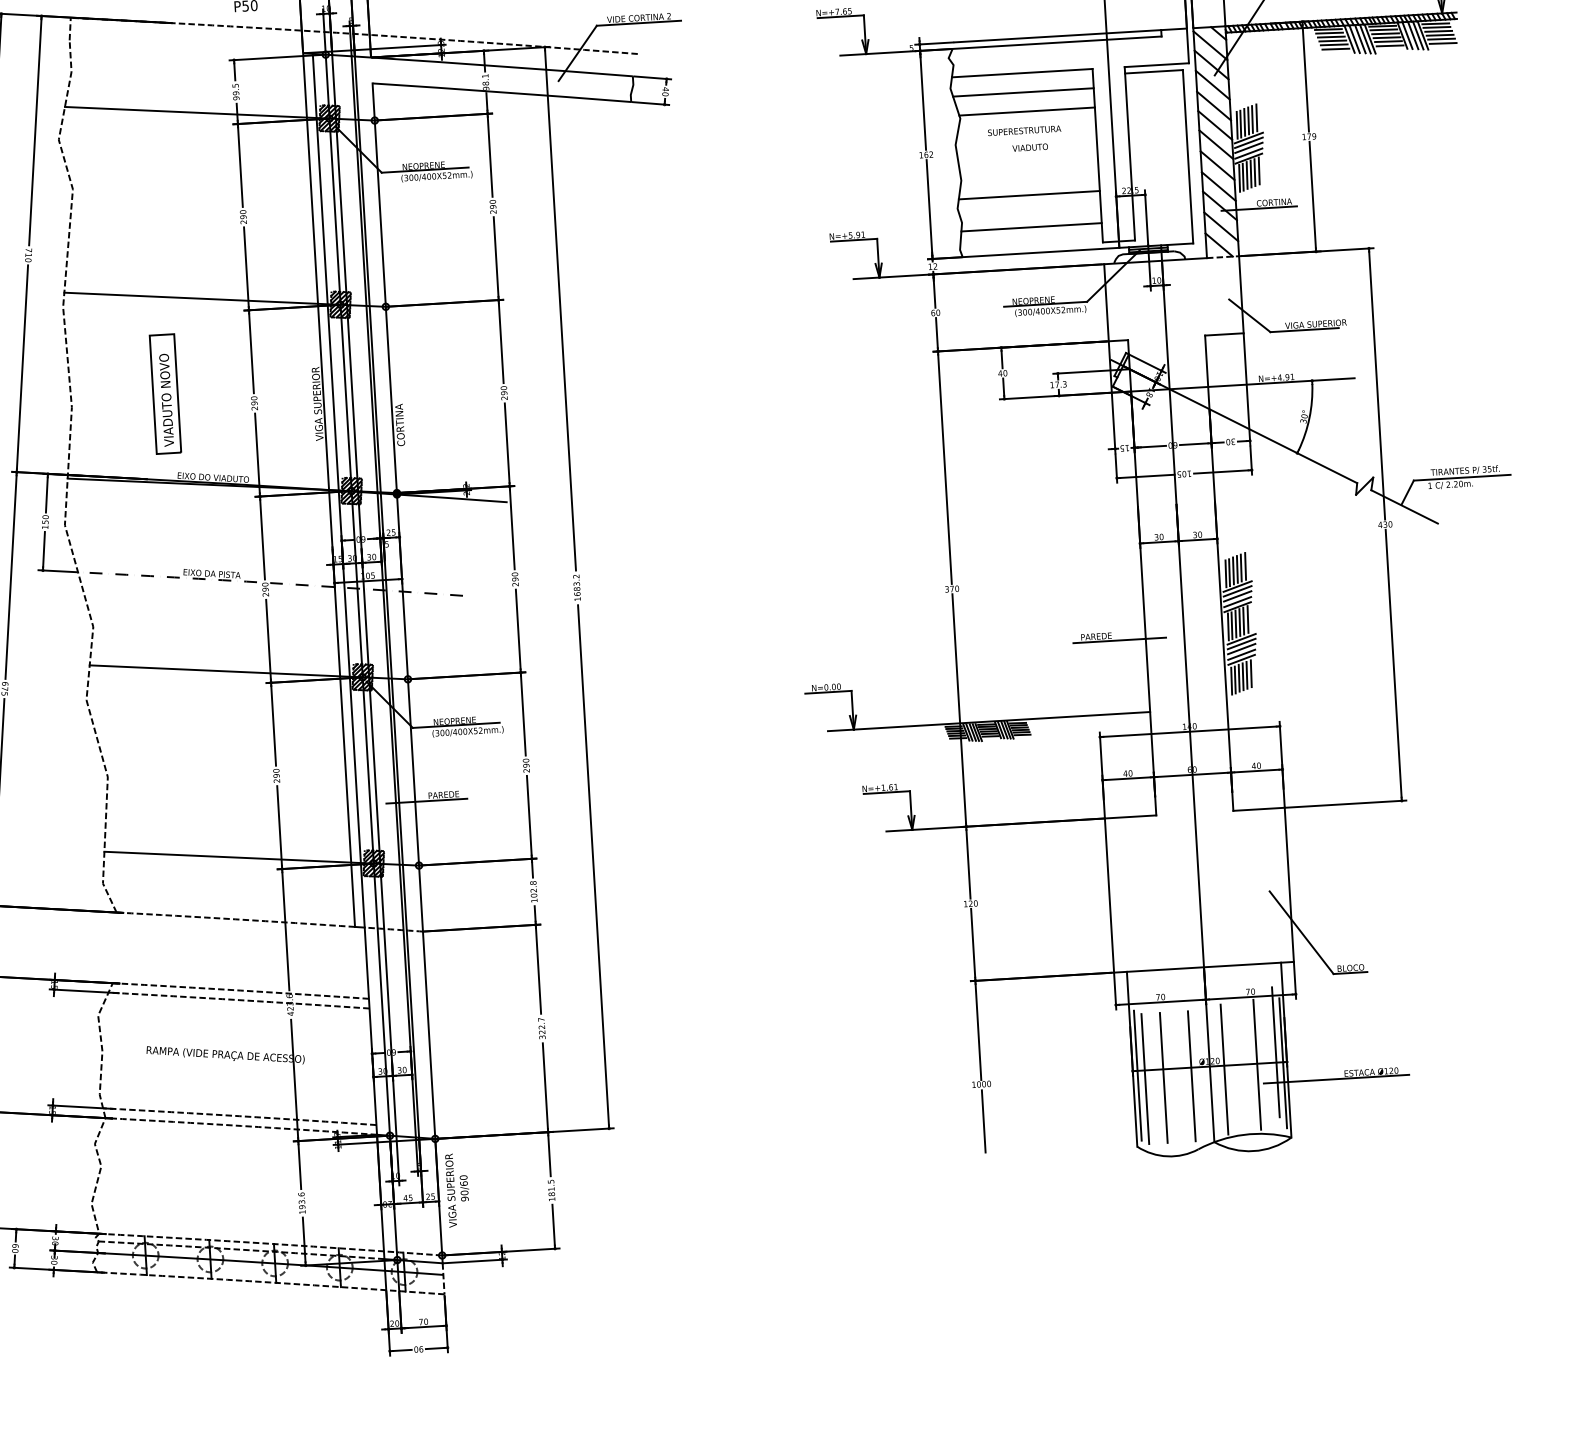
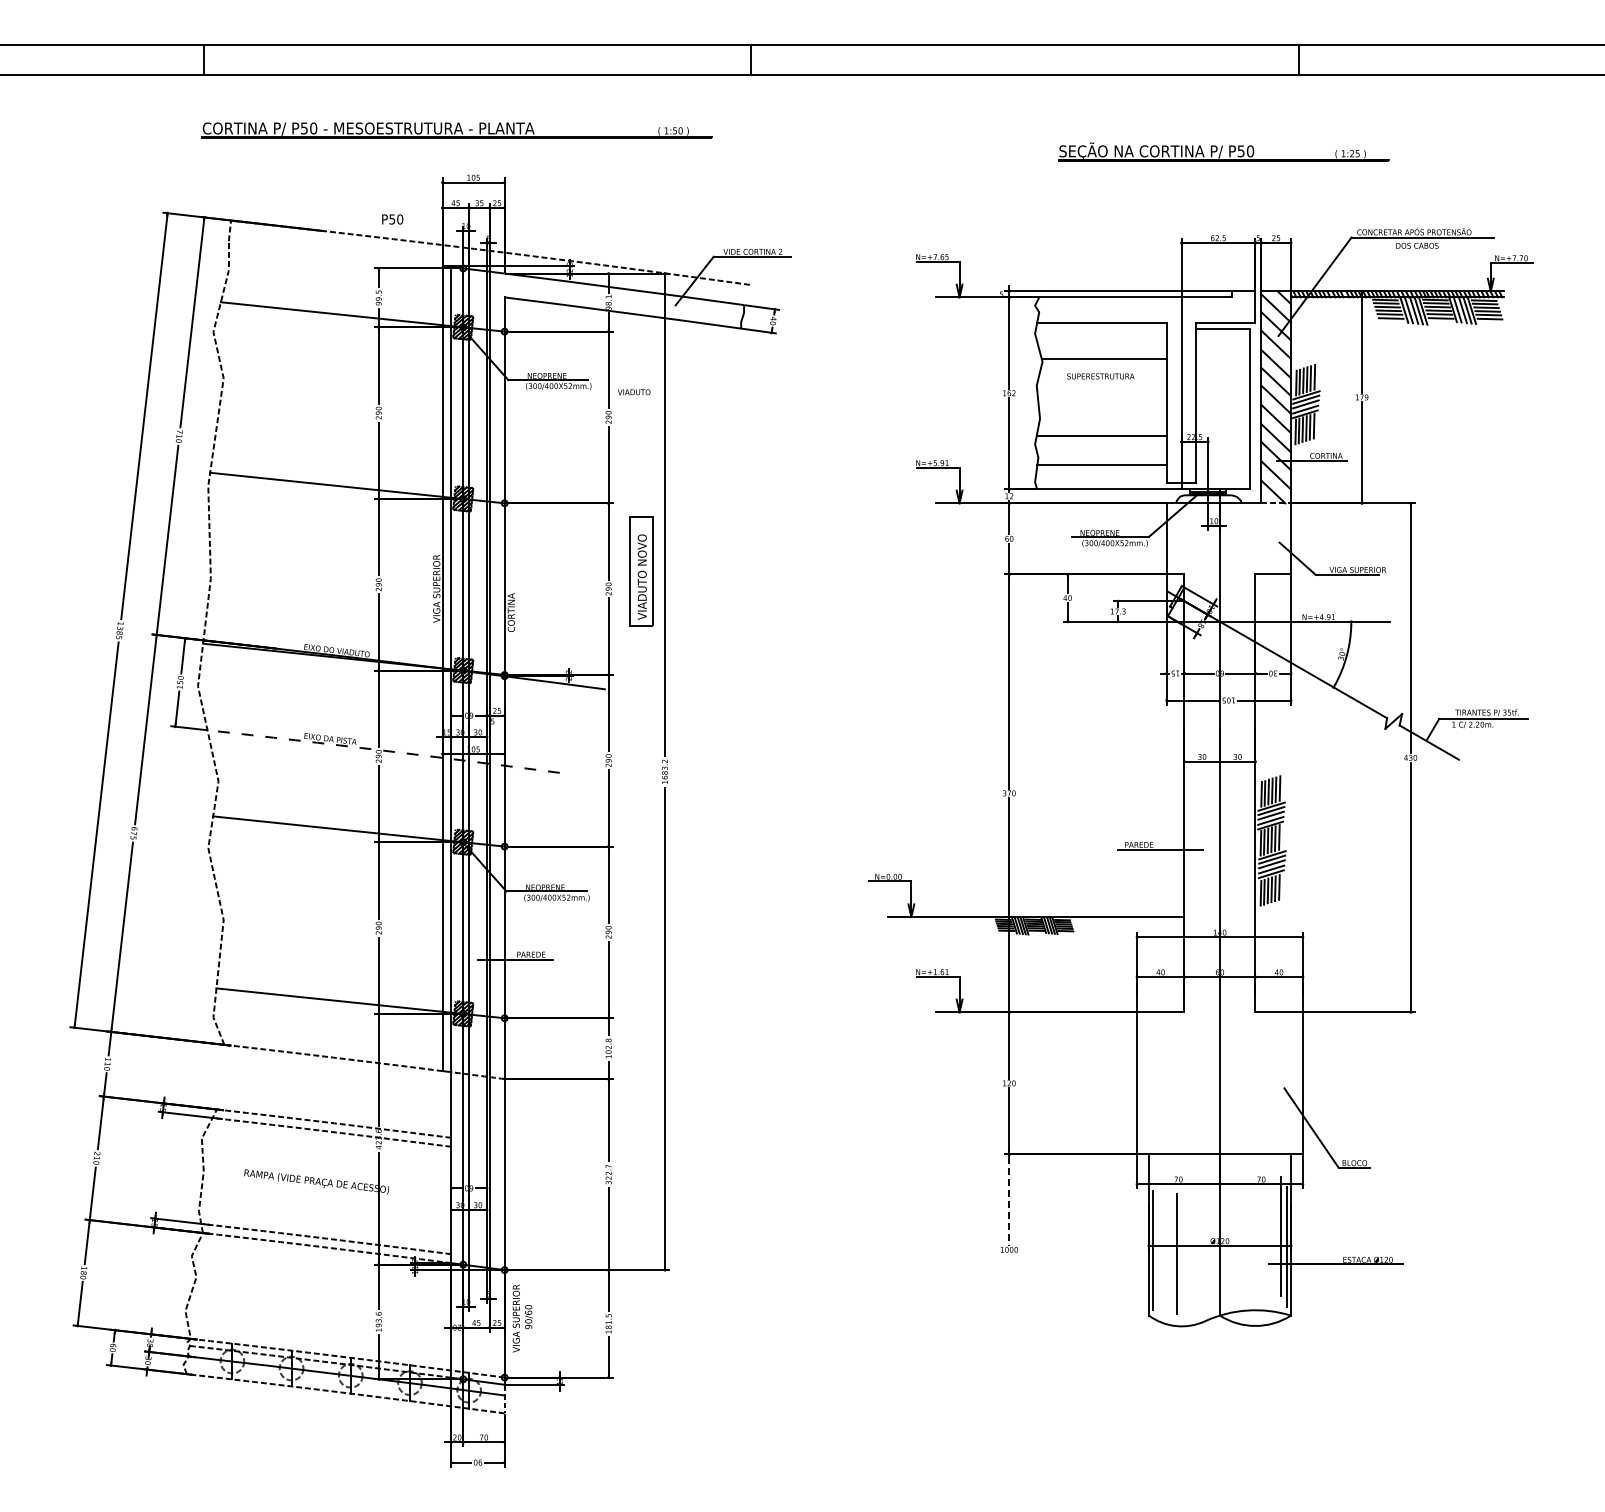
line: (1023, 92) -> (1101, 341), removed
text: (1029, 147) -> (633, 392), moved
part: (165, 394) -> (641, 571), moved
line: (978, 1032) -> (1009, 1202), solid -> dashed
line: (1257, 1064) -> (1263, 1246), removed
line: (1224, 1069) -> (1233, 1249), removed
line: (1191, 1075) -> (1202, 1253), removed
line: (1144, 1078) -> (1159, 1253), removed
line: (983, 1120) -> (1009, 1283), removed

